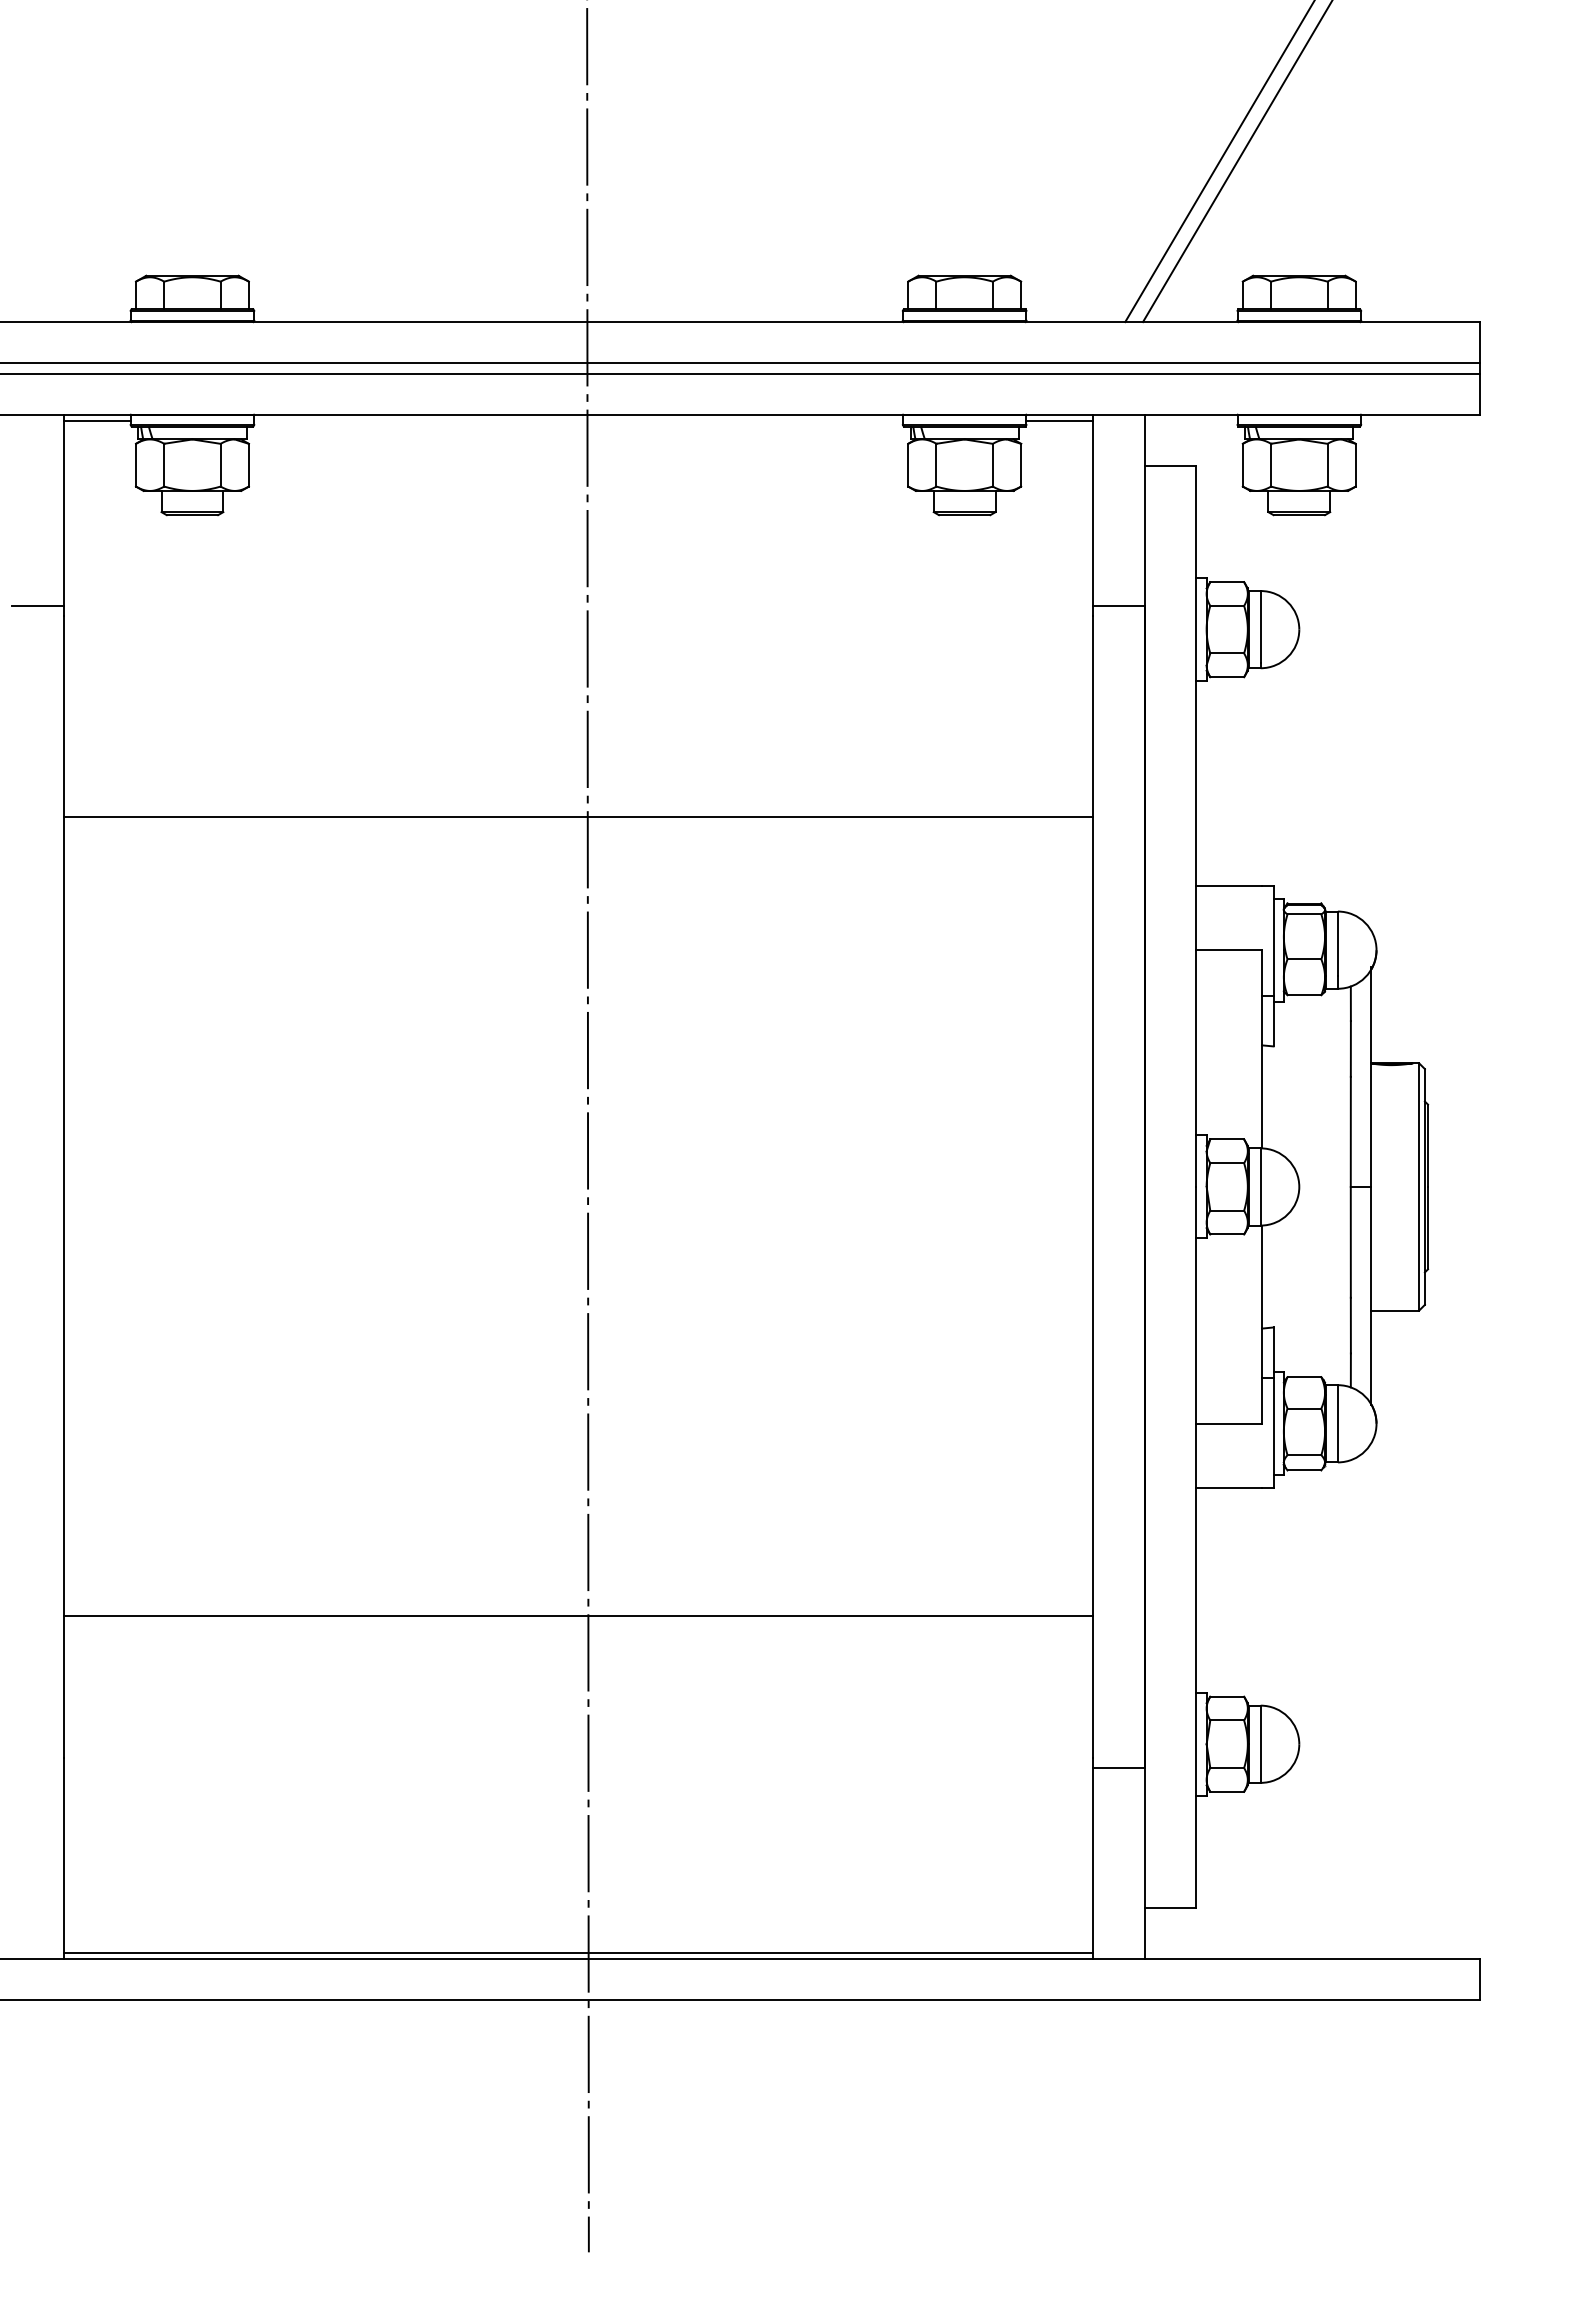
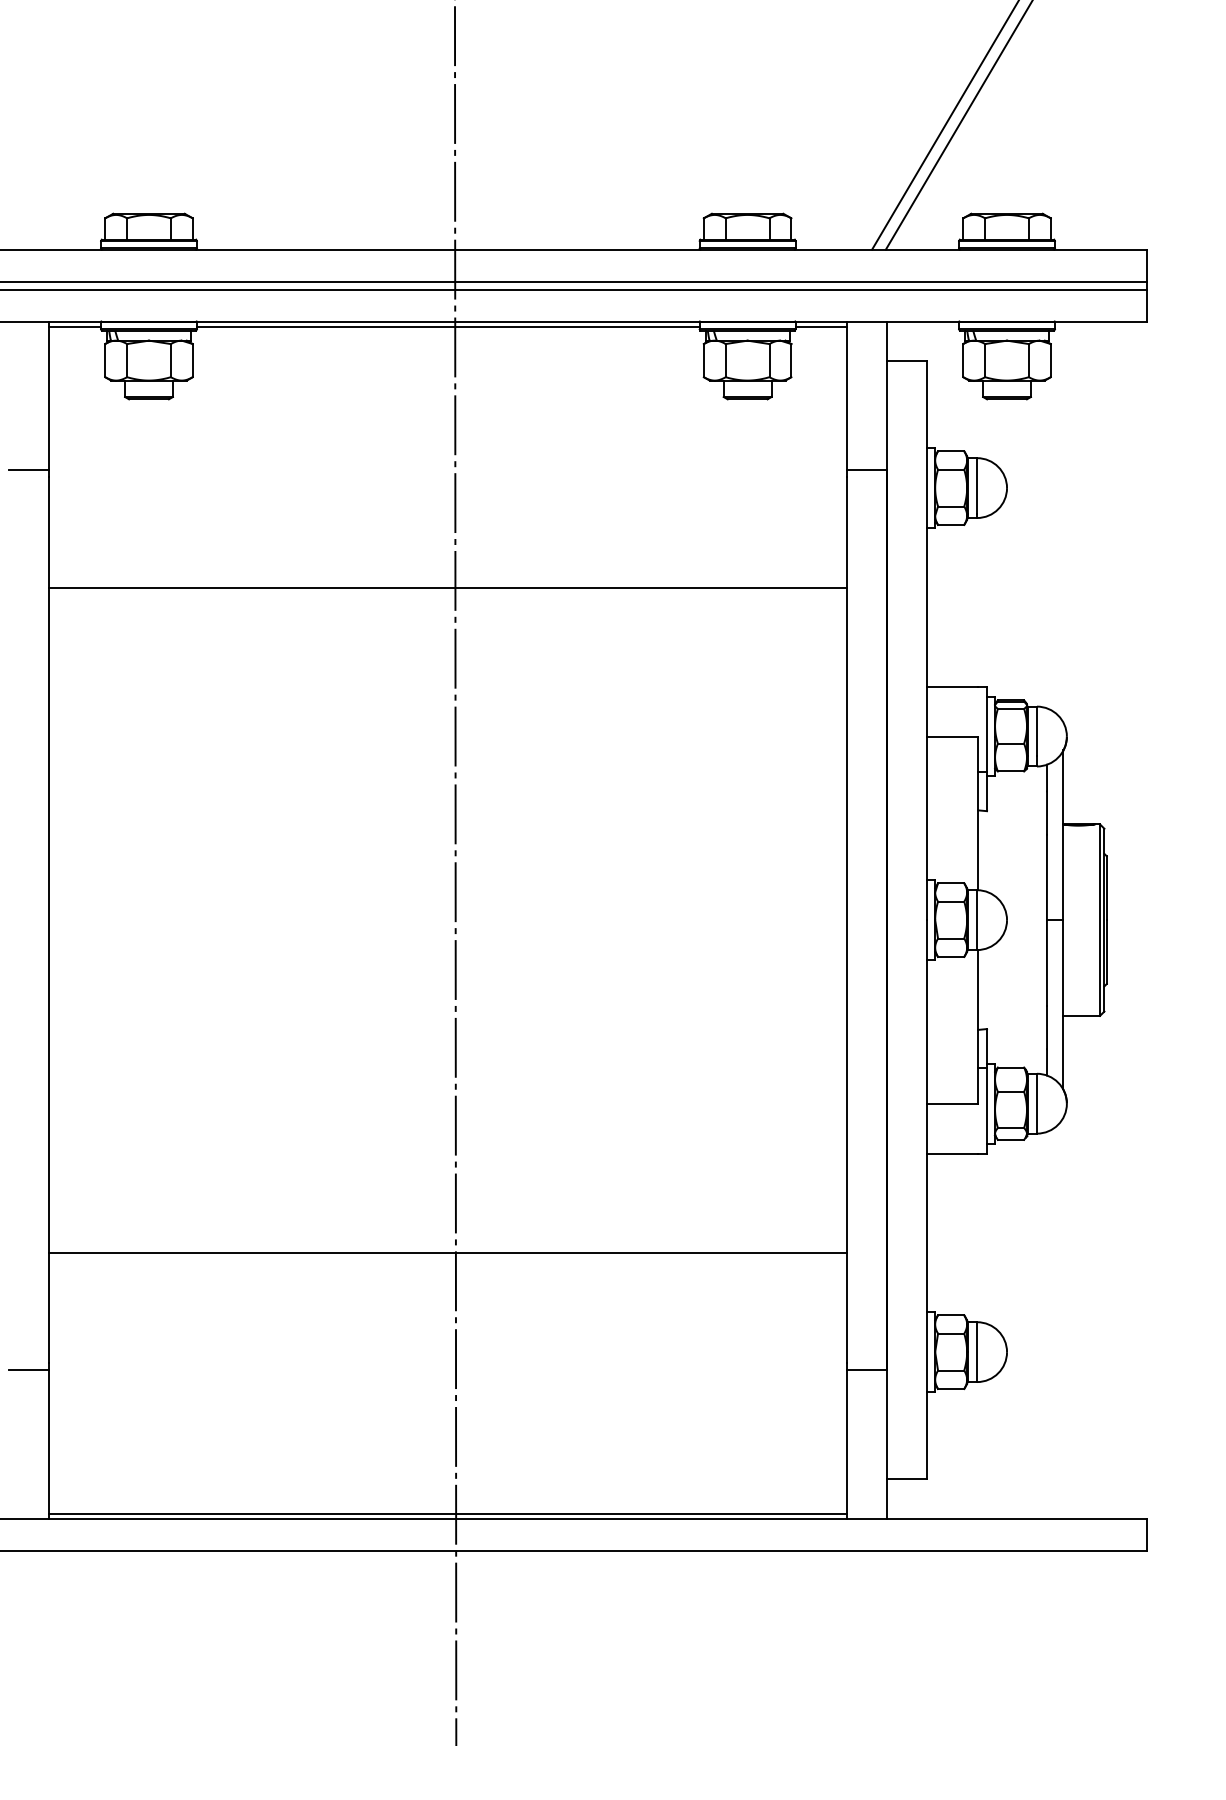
line: (577, 421) -> (447, 326), added
line: (578, 817) -> (448, 587), moved
line: (38, 1767) -> (29, 1370), added

